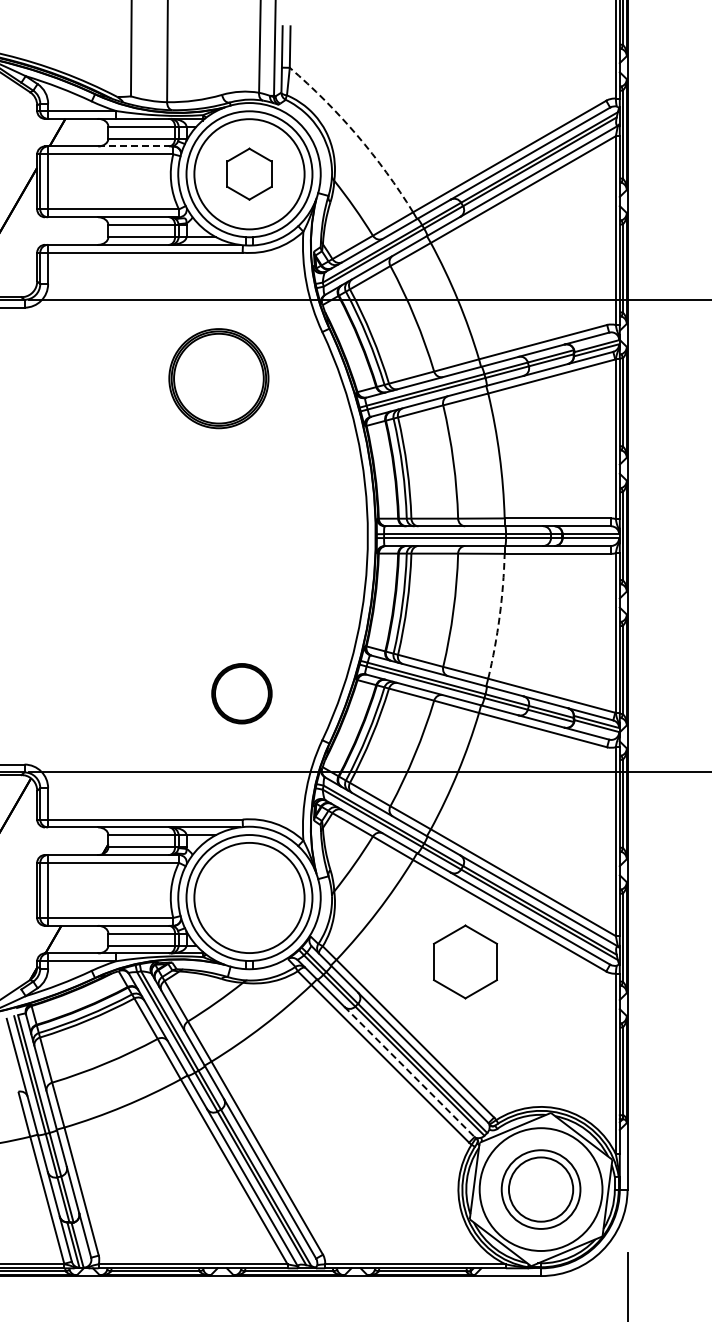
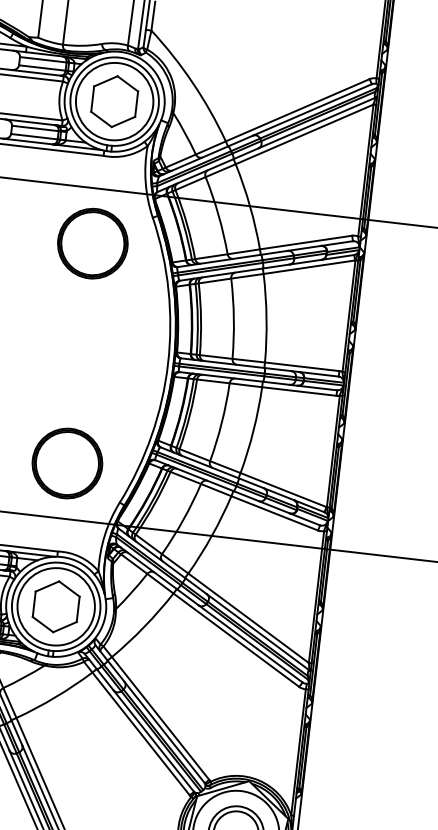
arc: (357, 135) -> (193, 83), dashed -> solid
line: (134, 146) -> (36, 72), dashed -> solid
part: (249, 173) -> (114, 101), size x1.43
part: (218, 378) -> (92, 243), moved
arc: (499, 616) -> (253, 430), dashed -> solid
part: (241, 693) -> (67, 463), size x1.67
part: (465, 961) -> (56, 606), moved
line: (409, 1072) -> (153, 741), dashed -> solid

